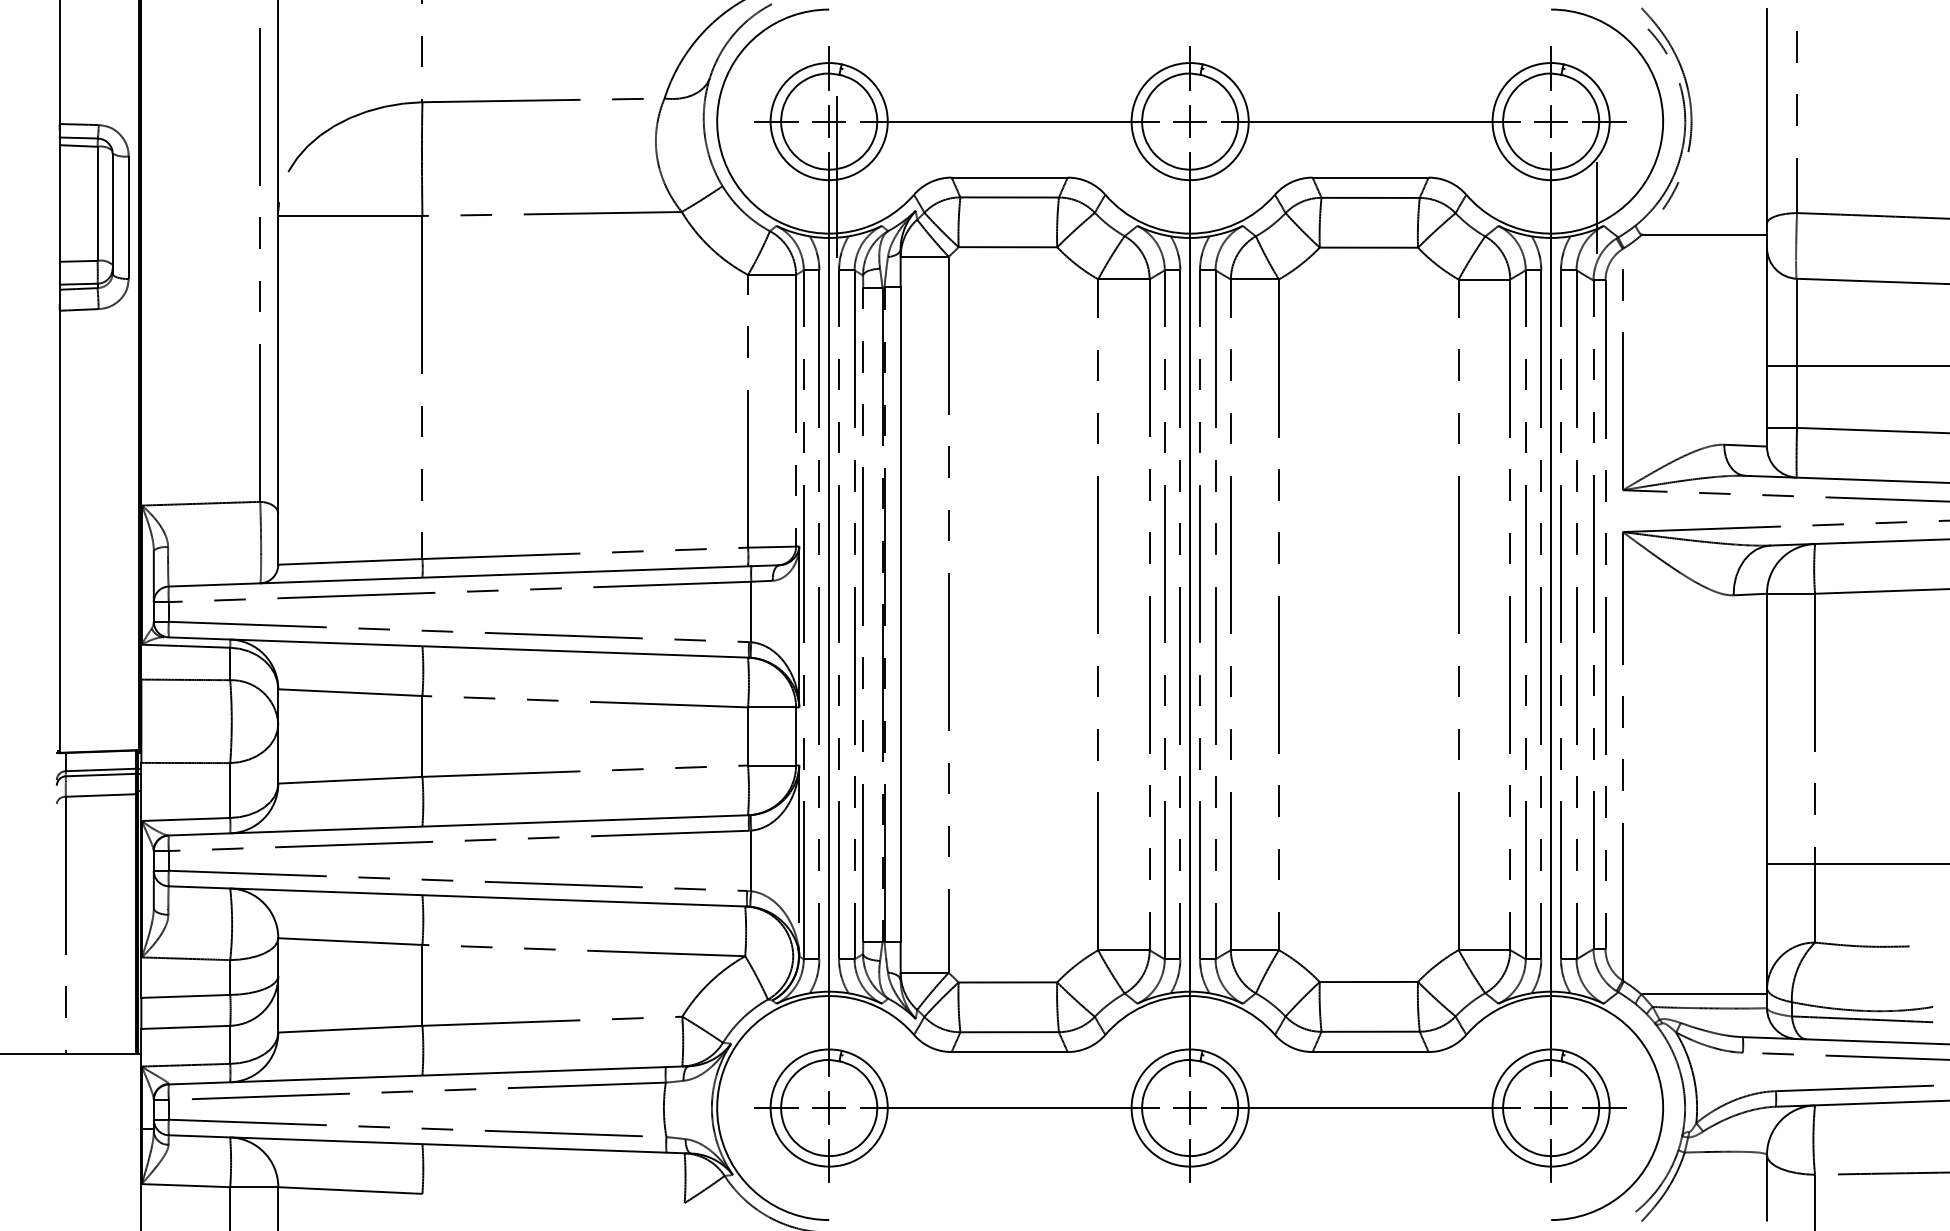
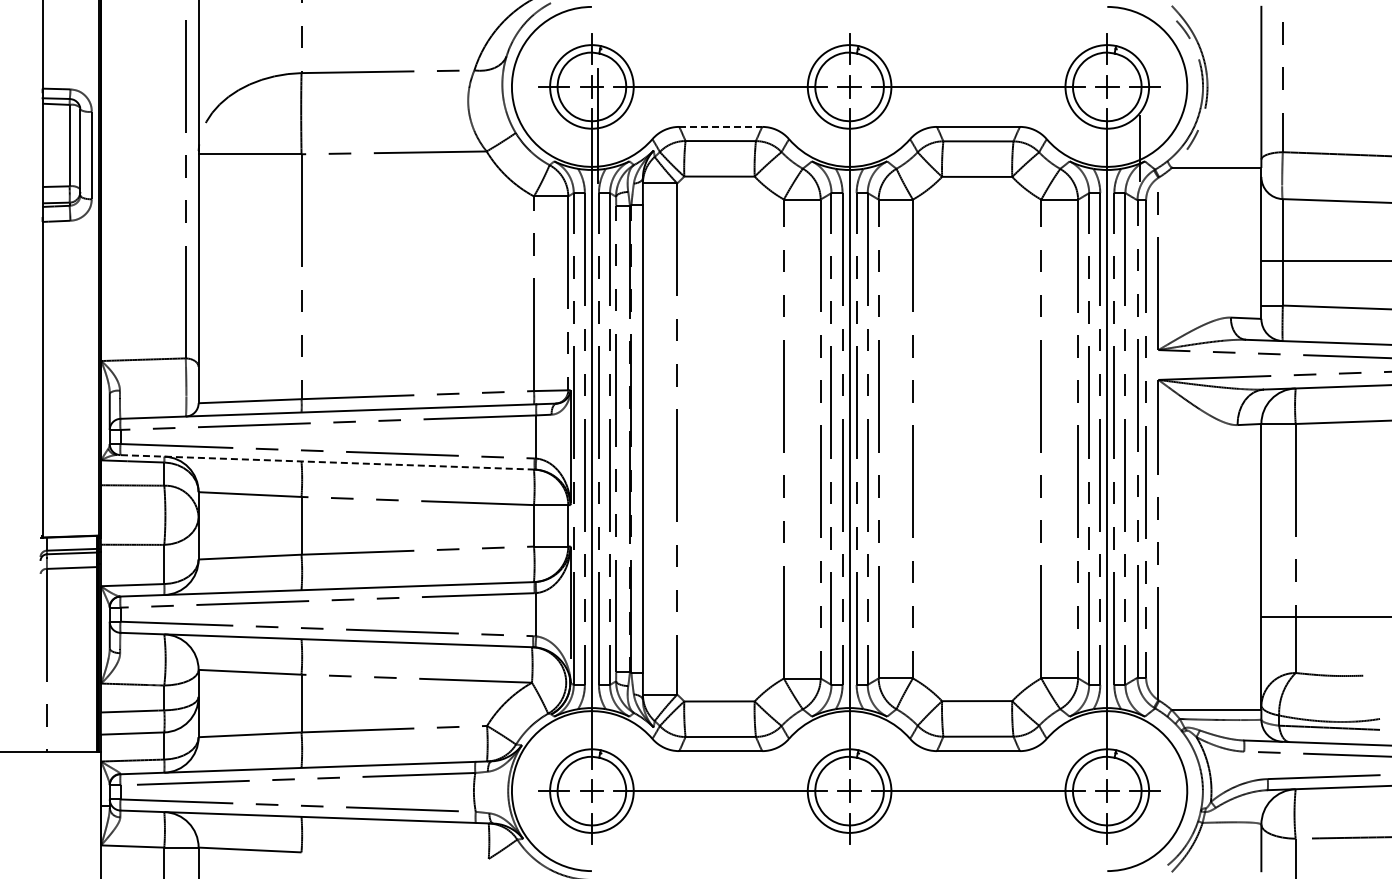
line: (1010, 177) -> (721, 126), solid -> dashed
line: (458, 647) -> (327, 462), solid -> dashed

